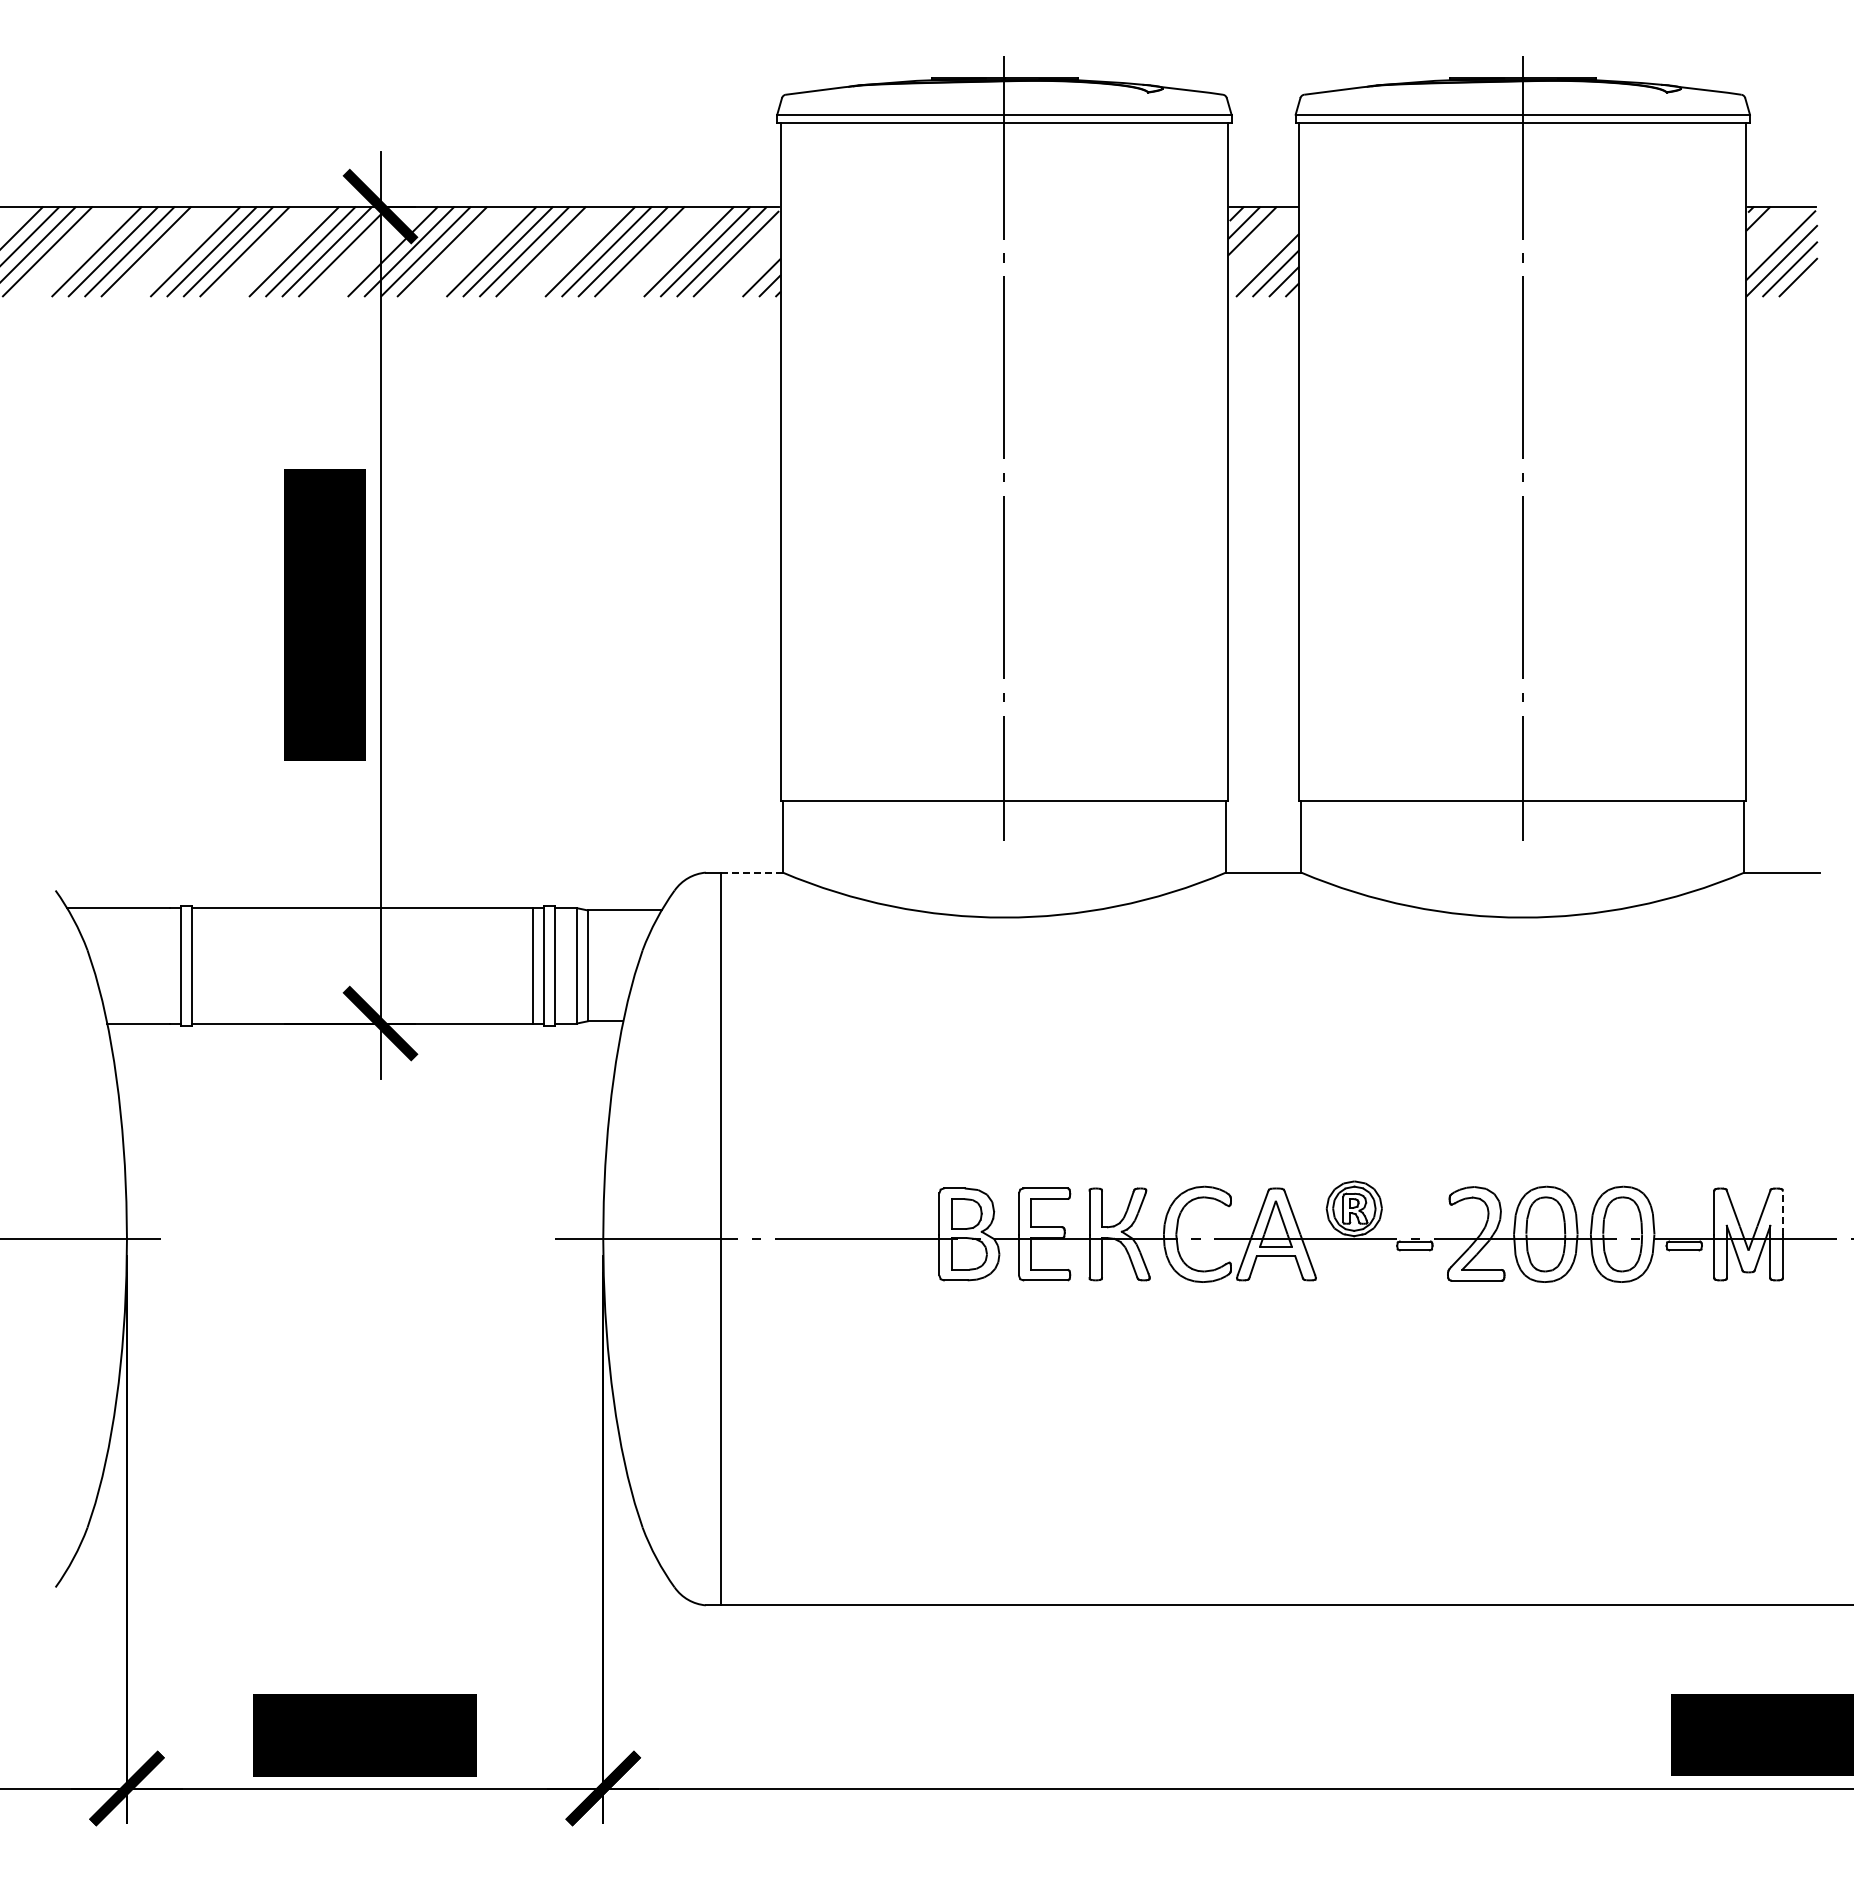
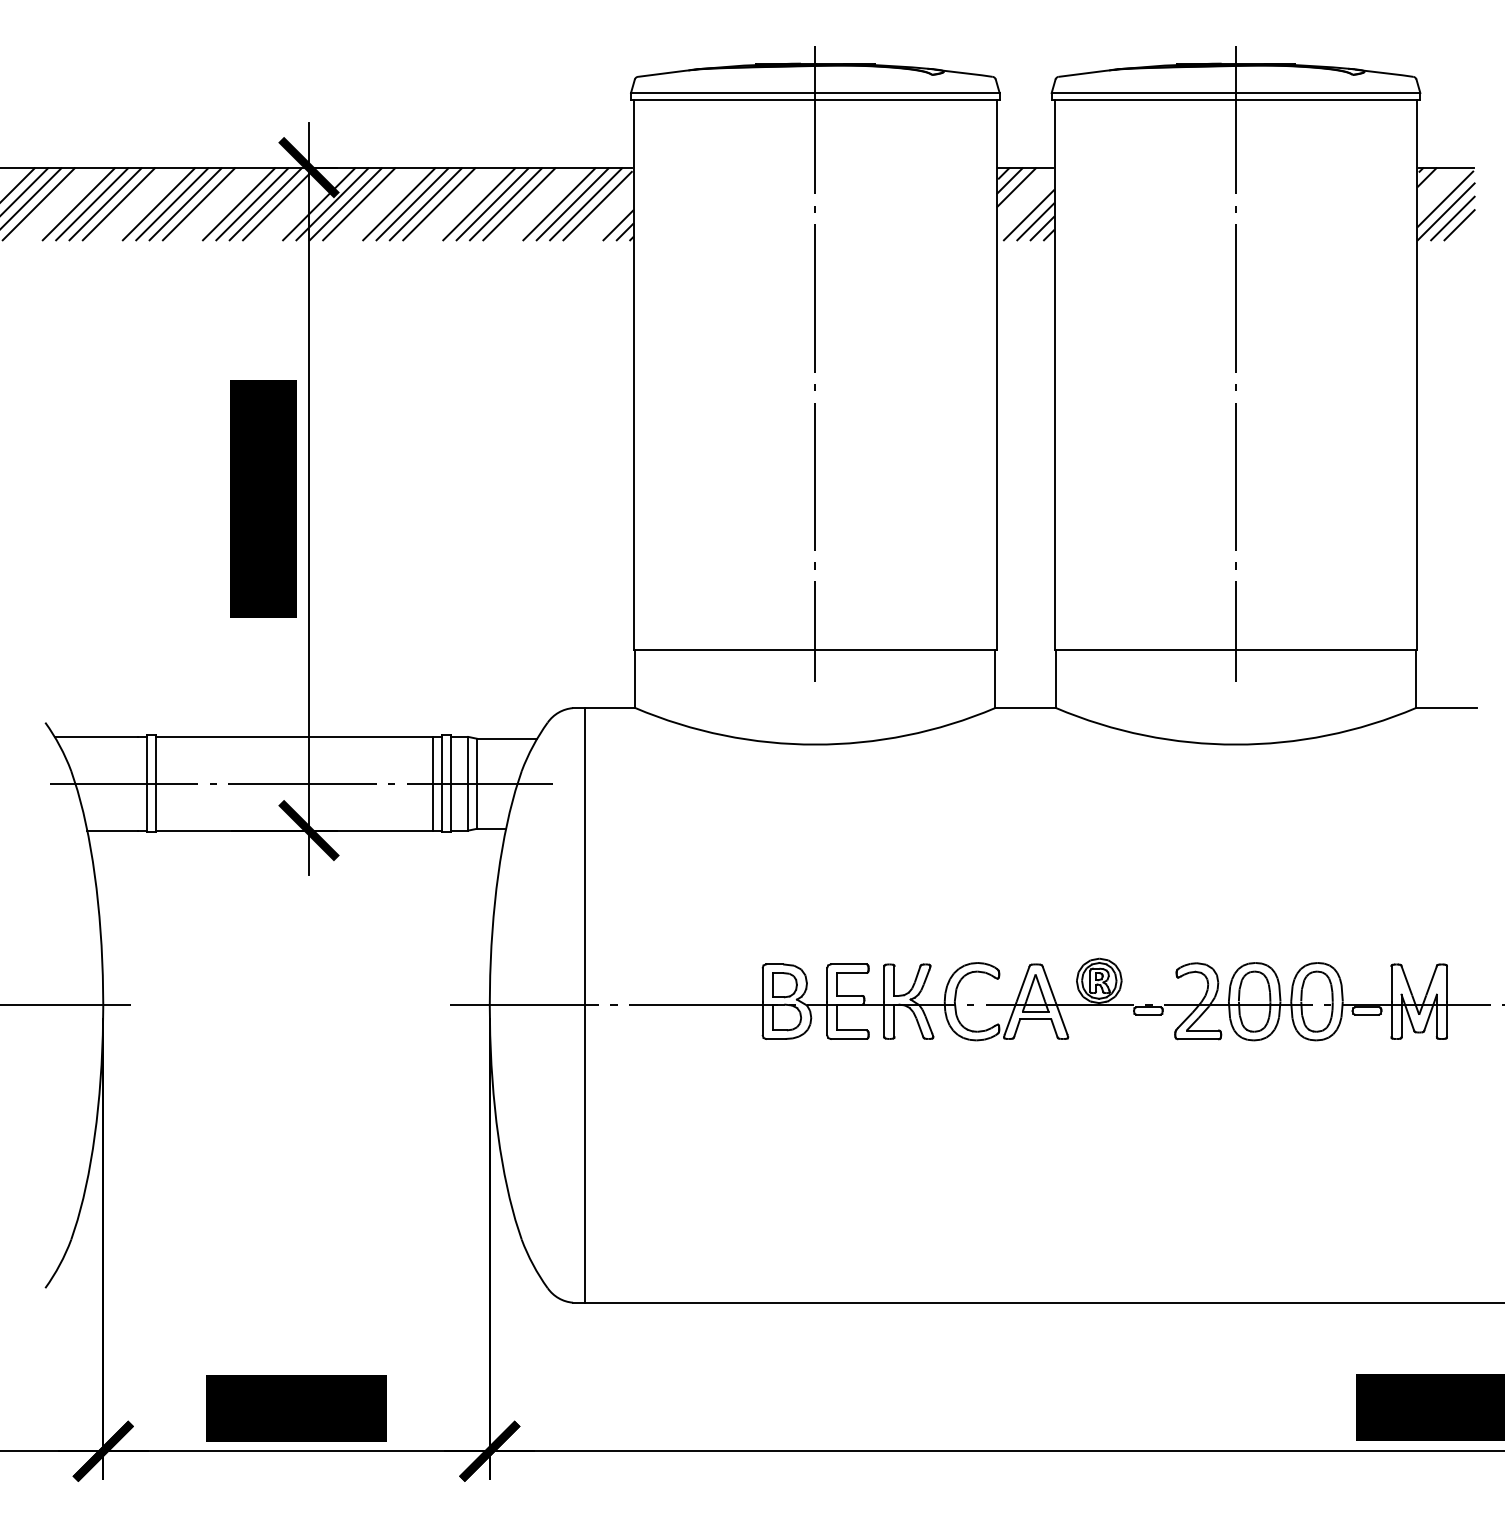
line: (752, 872) -> (610, 708), dashed -> solid
line: (371, 965) -> (301, 783), added
line: (1782, 1212) -> (1446, 983), dashed -> solid

